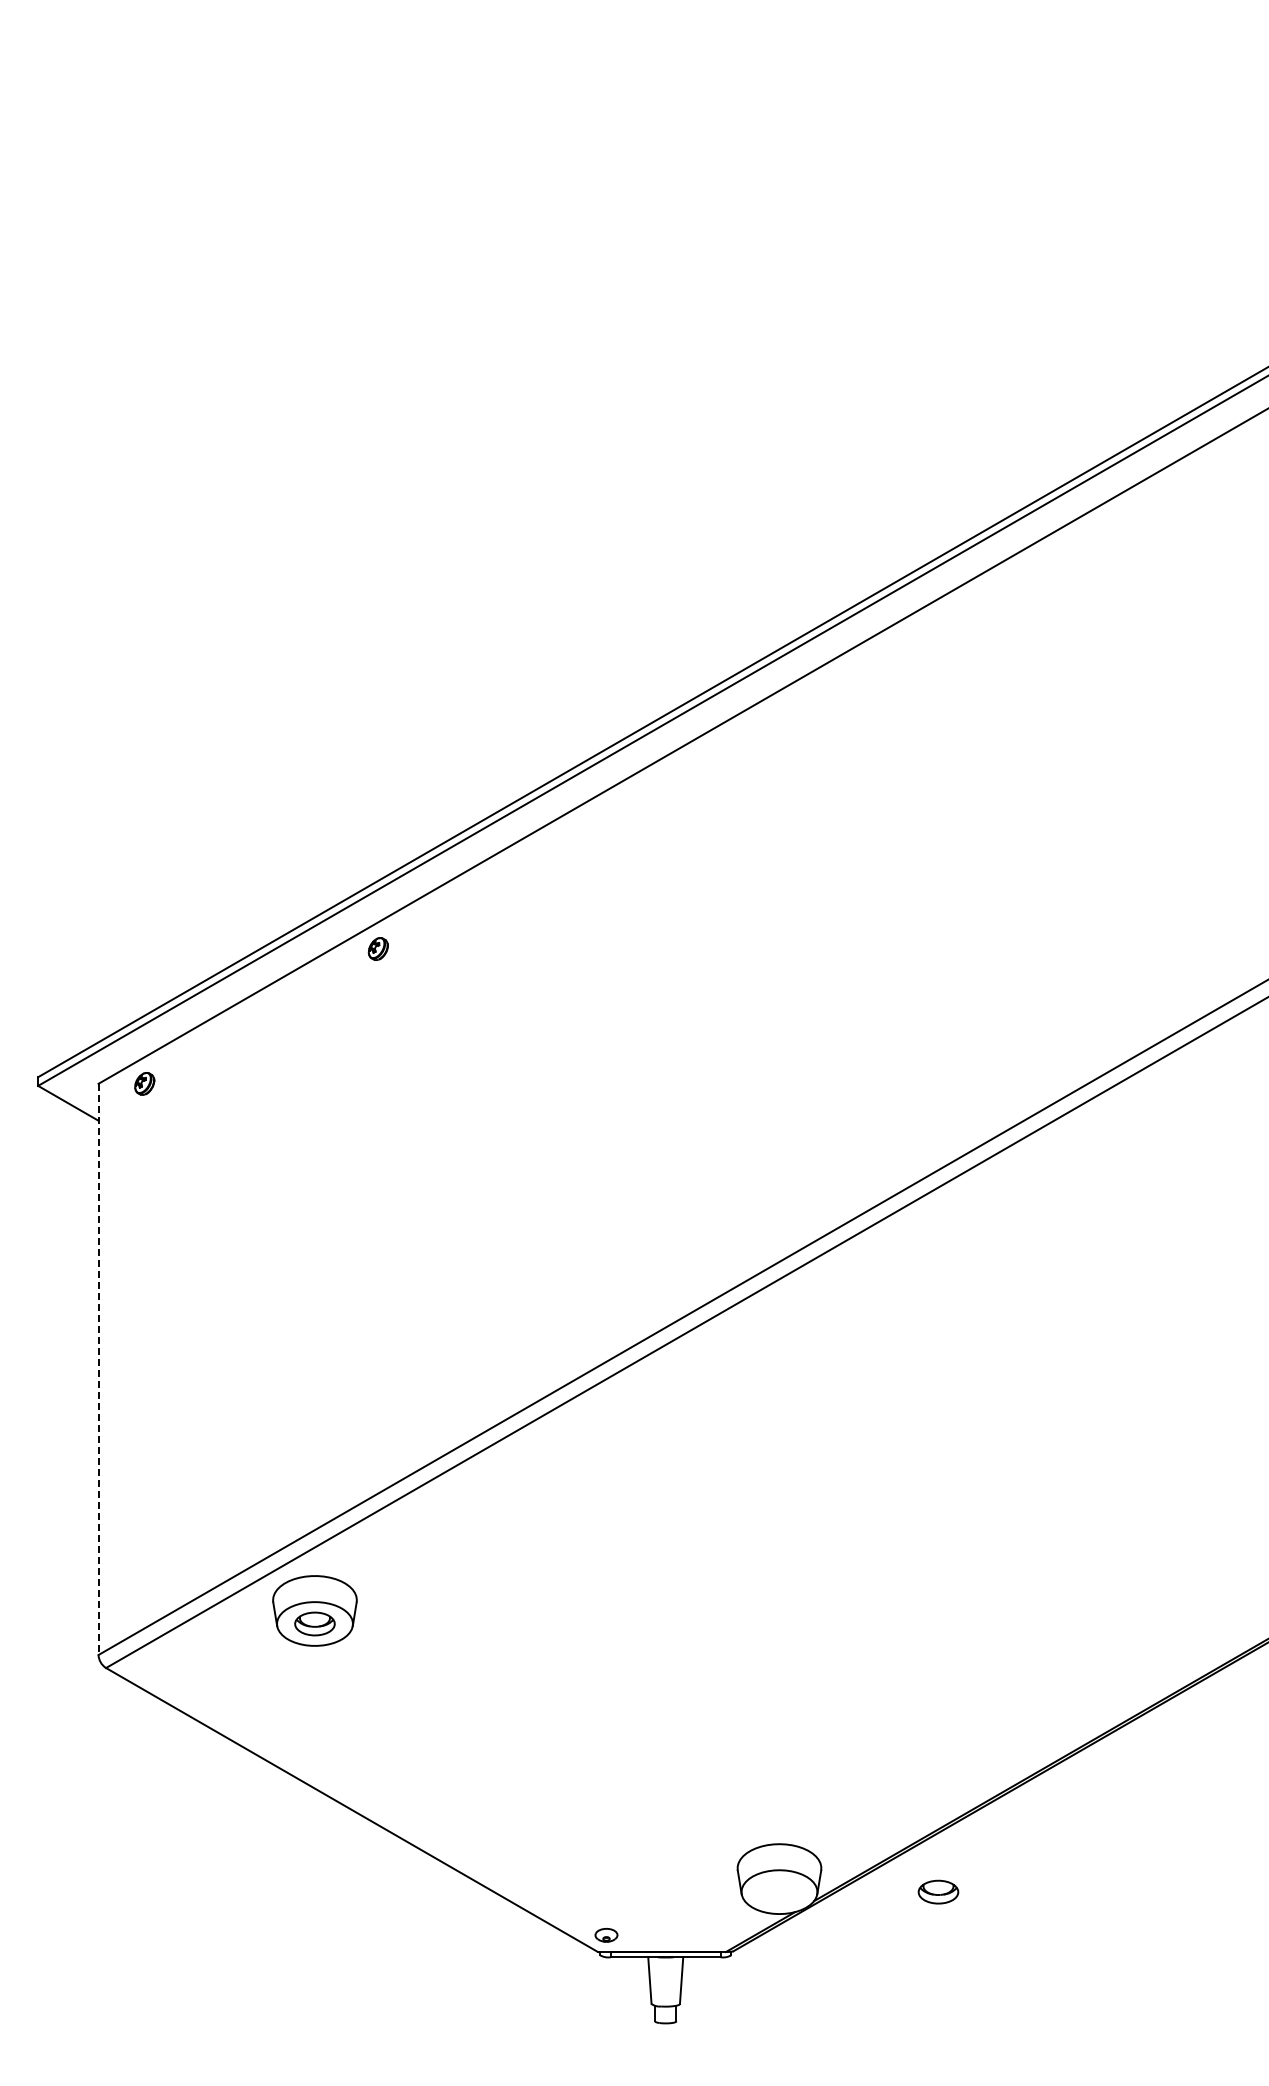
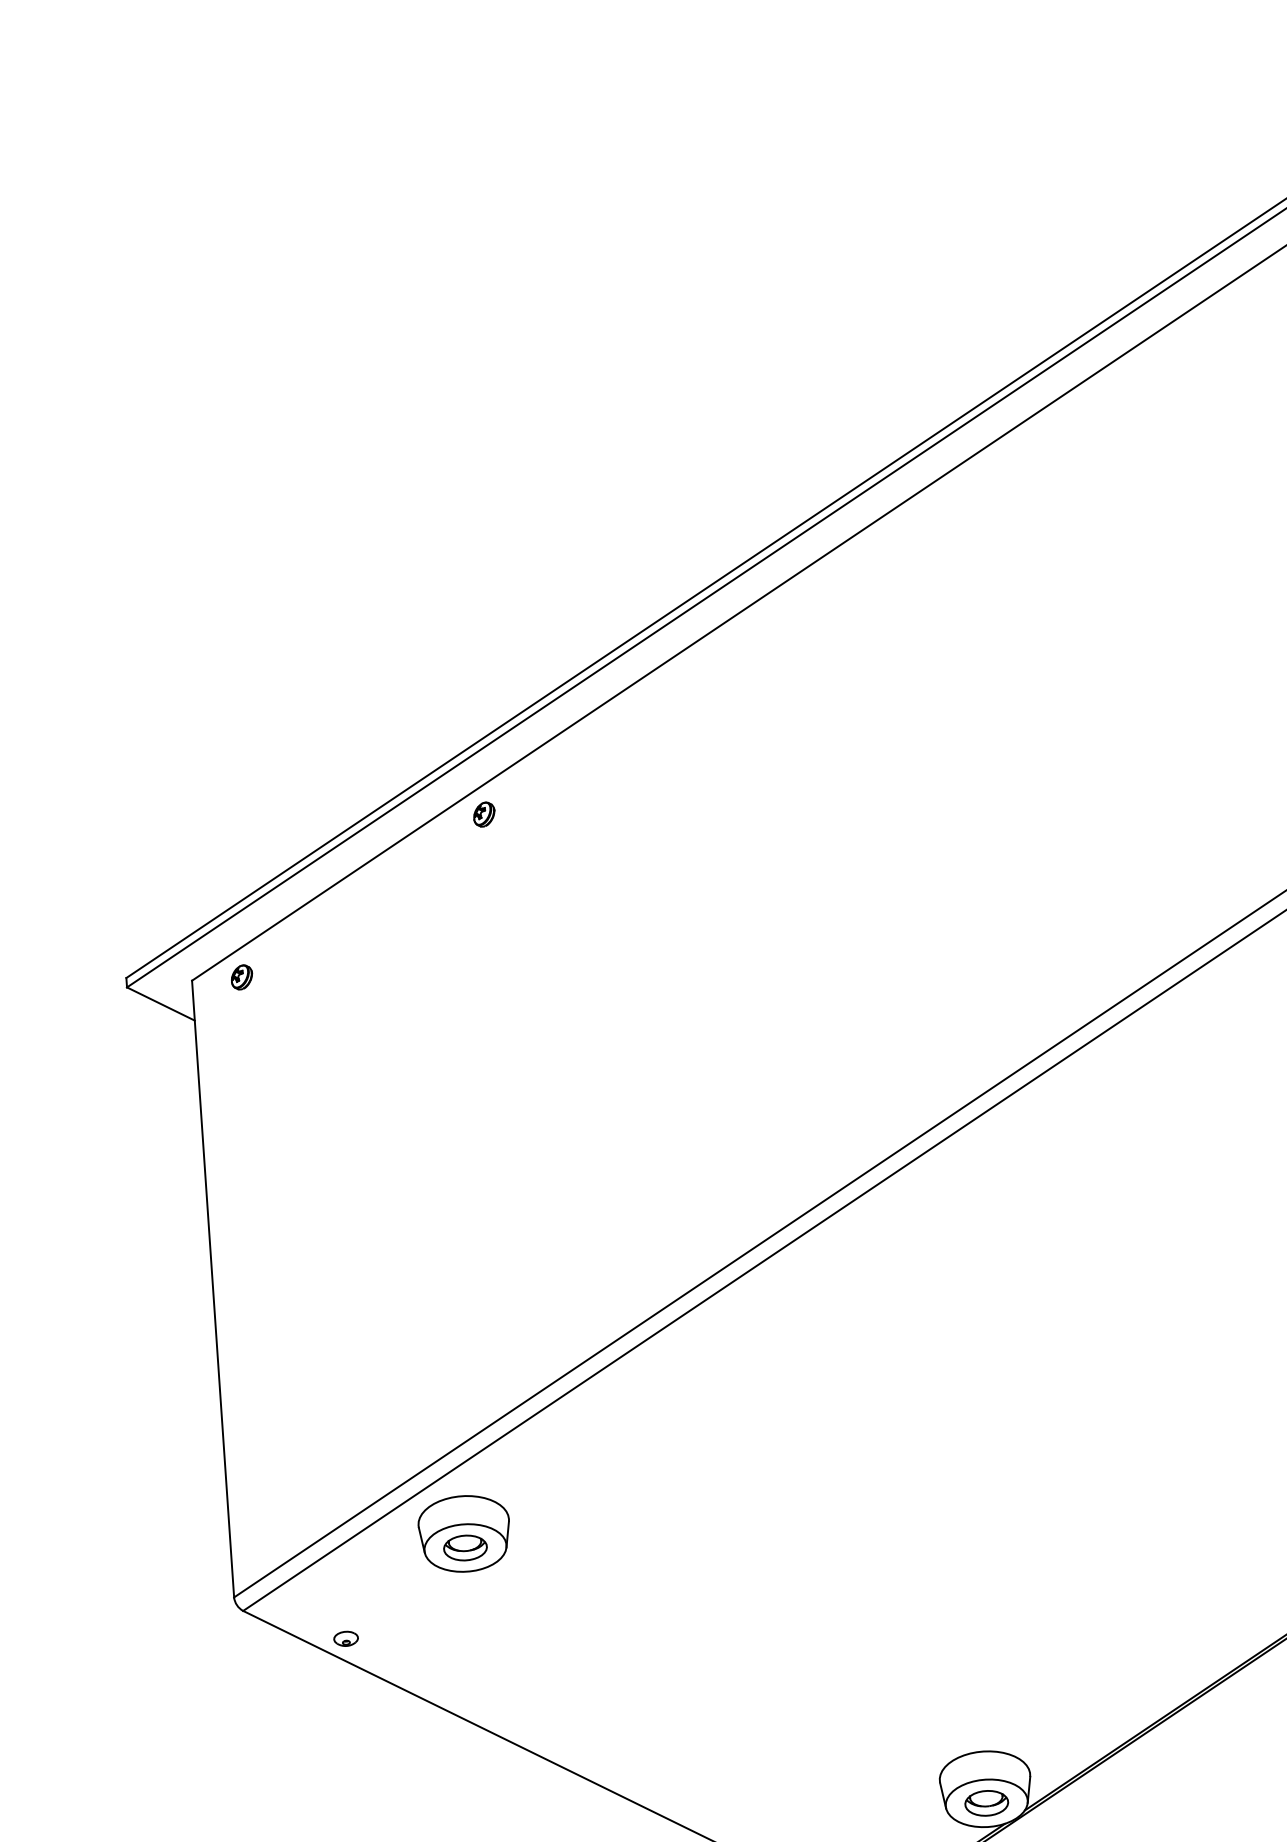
line: (98, 1369) -> (213, 1289), dashed -> solid
part: (199, 1699) -> (346, 1638), added
part: (938, 1891) -> (986, 1802), moved

